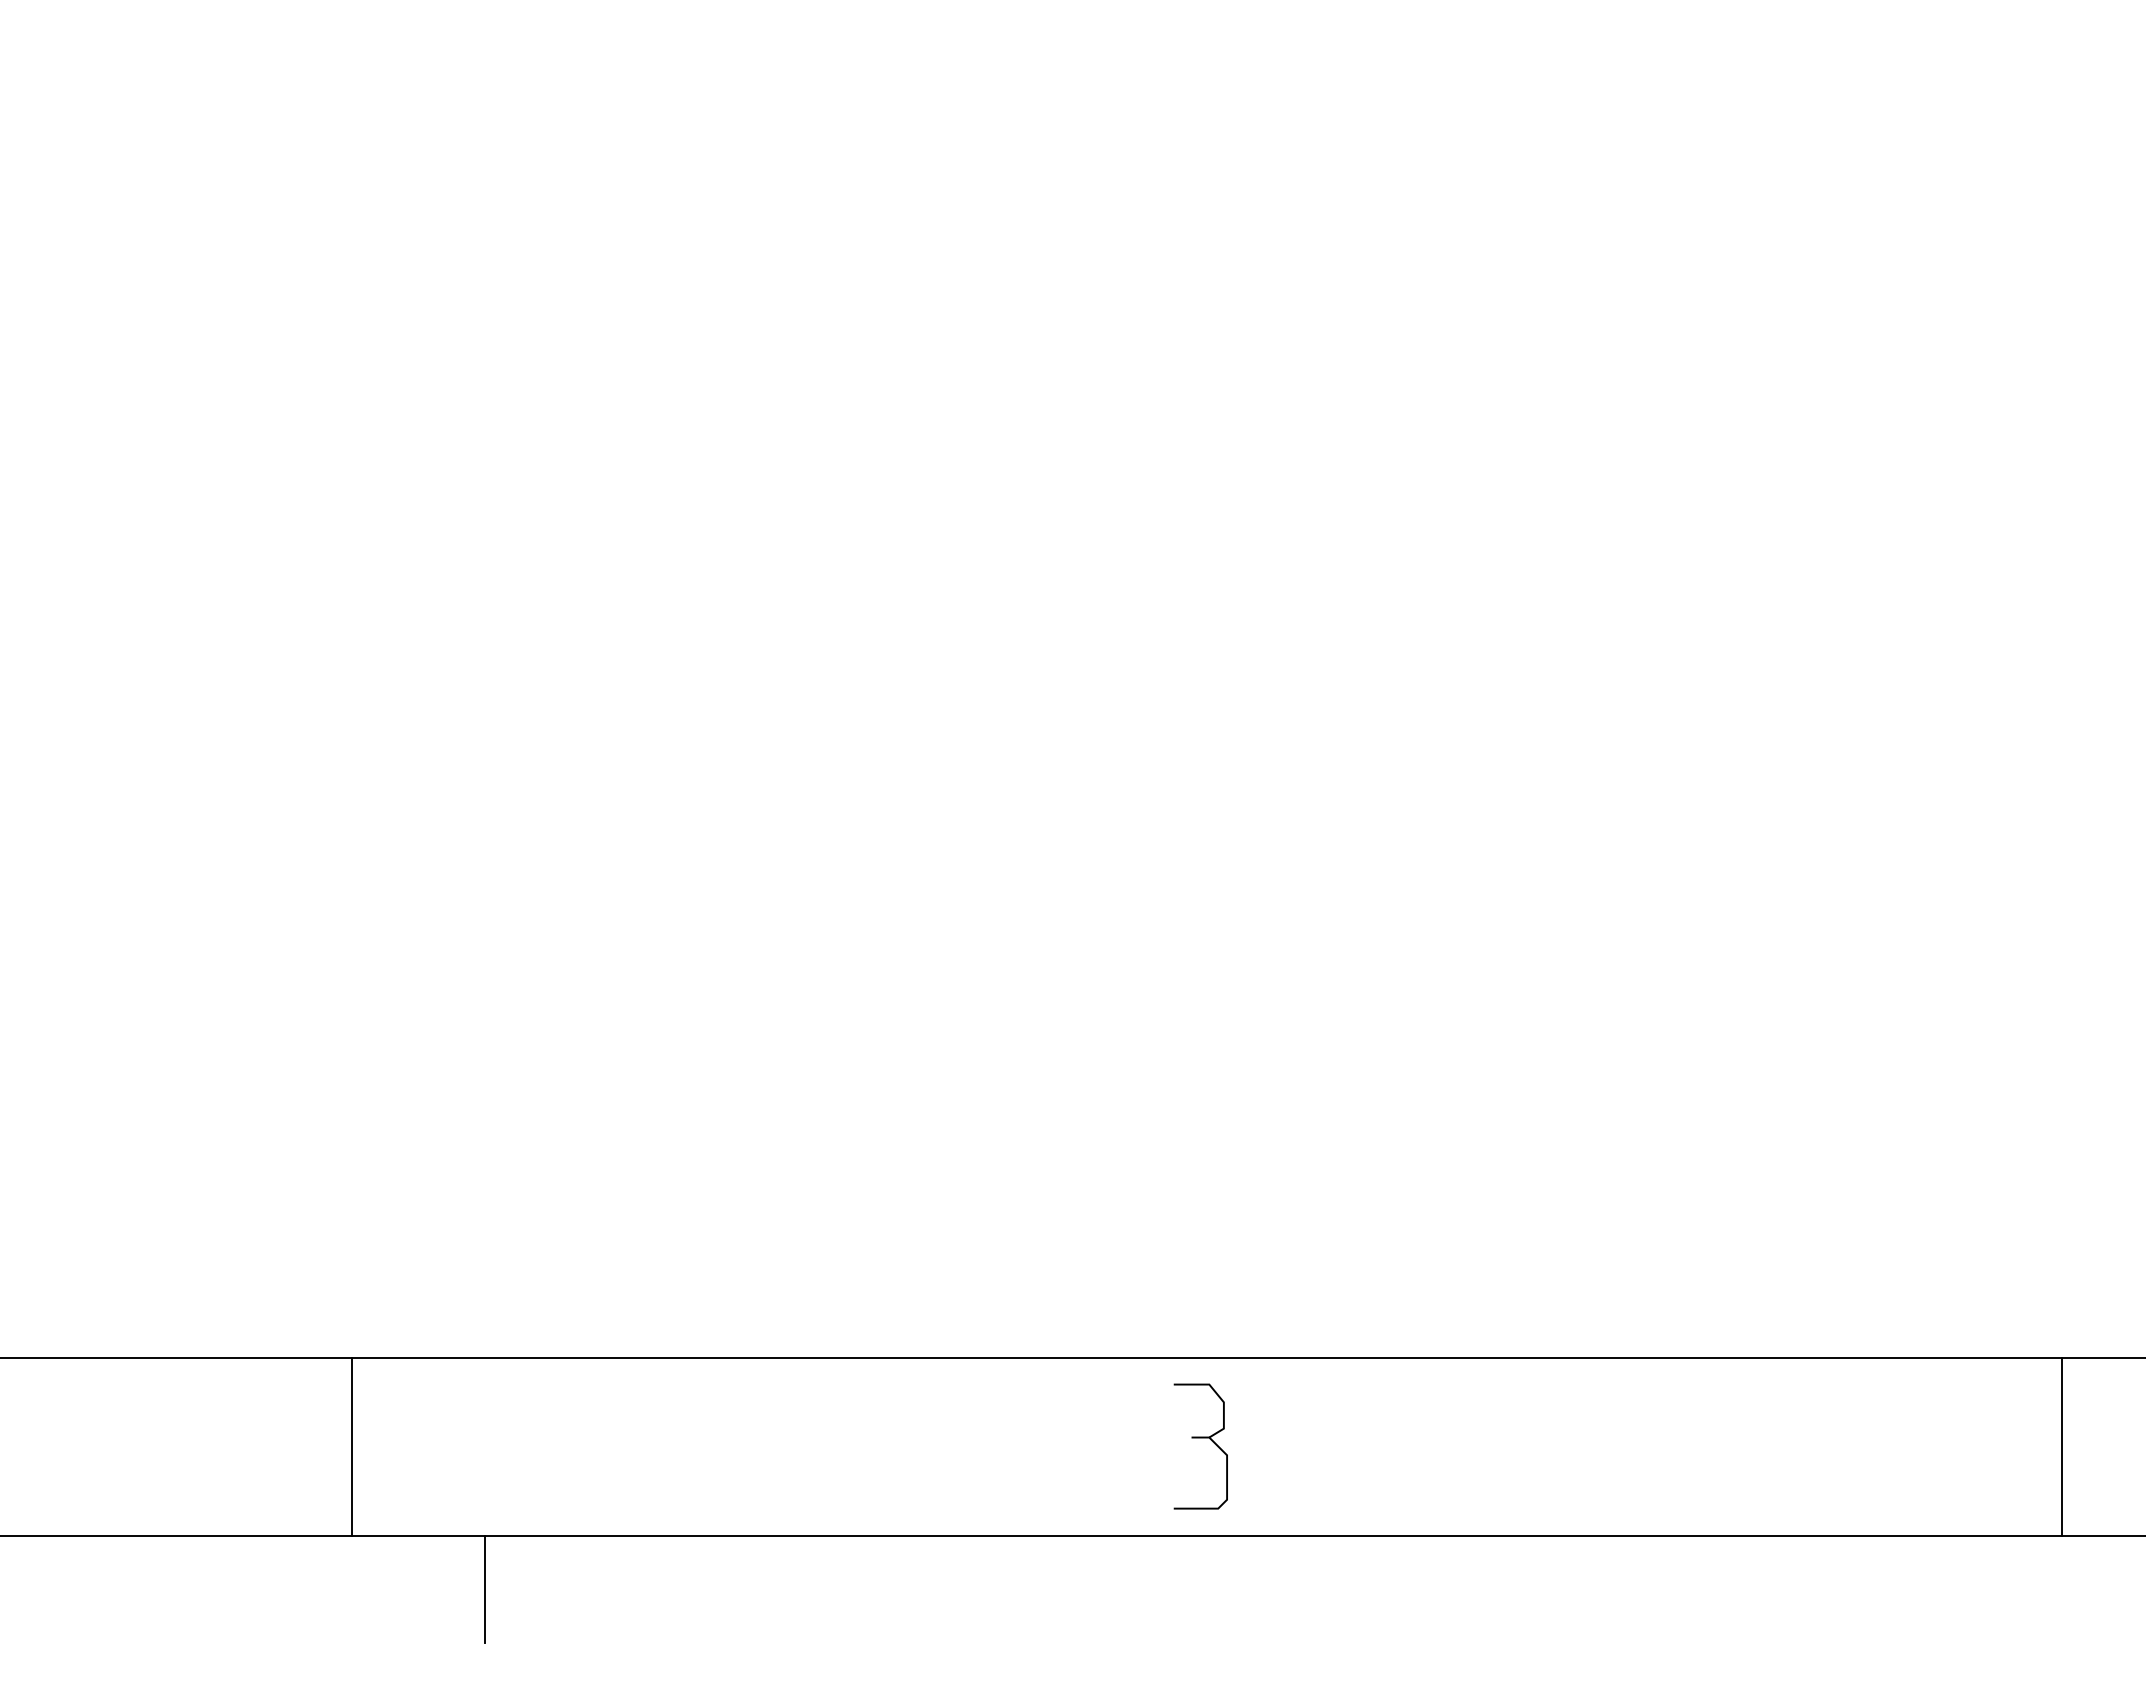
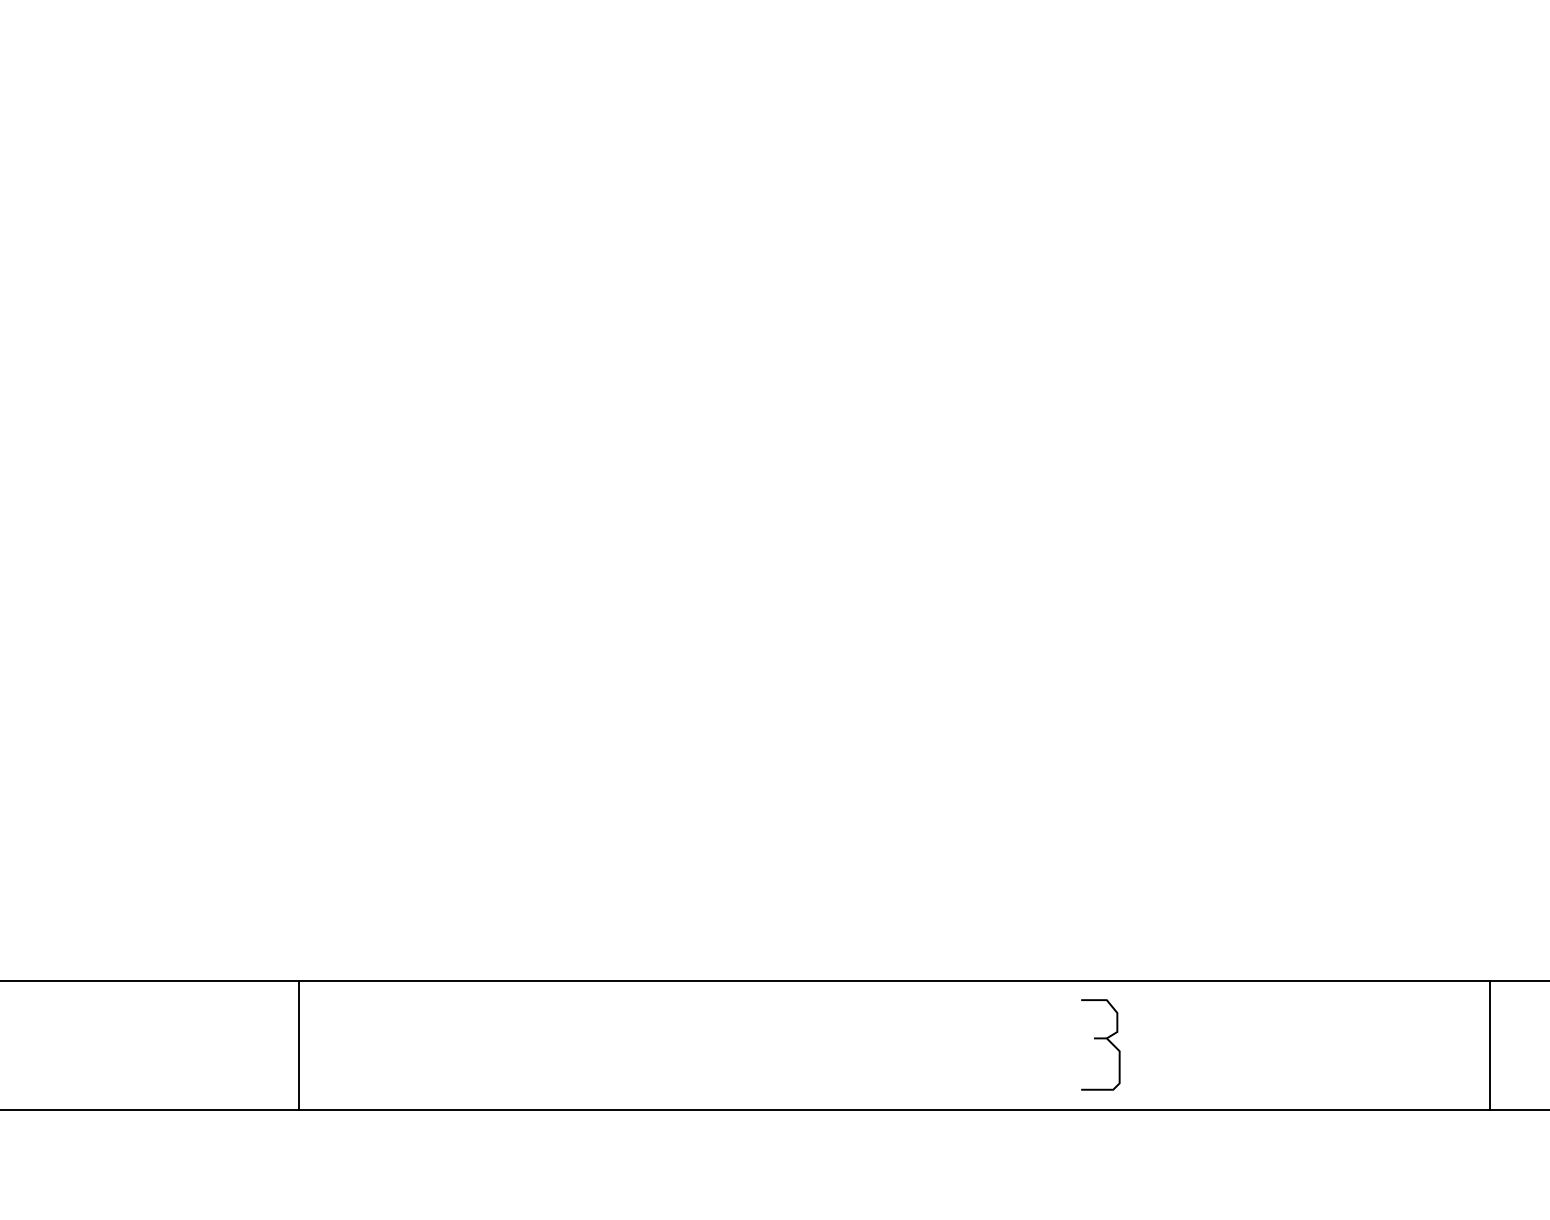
part: (1200, 1438) -> (1100, 1039), moved
line: (351, 1447) -> (298, 1045), moved
line: (485, 1589) -> (350, 1148), removed

